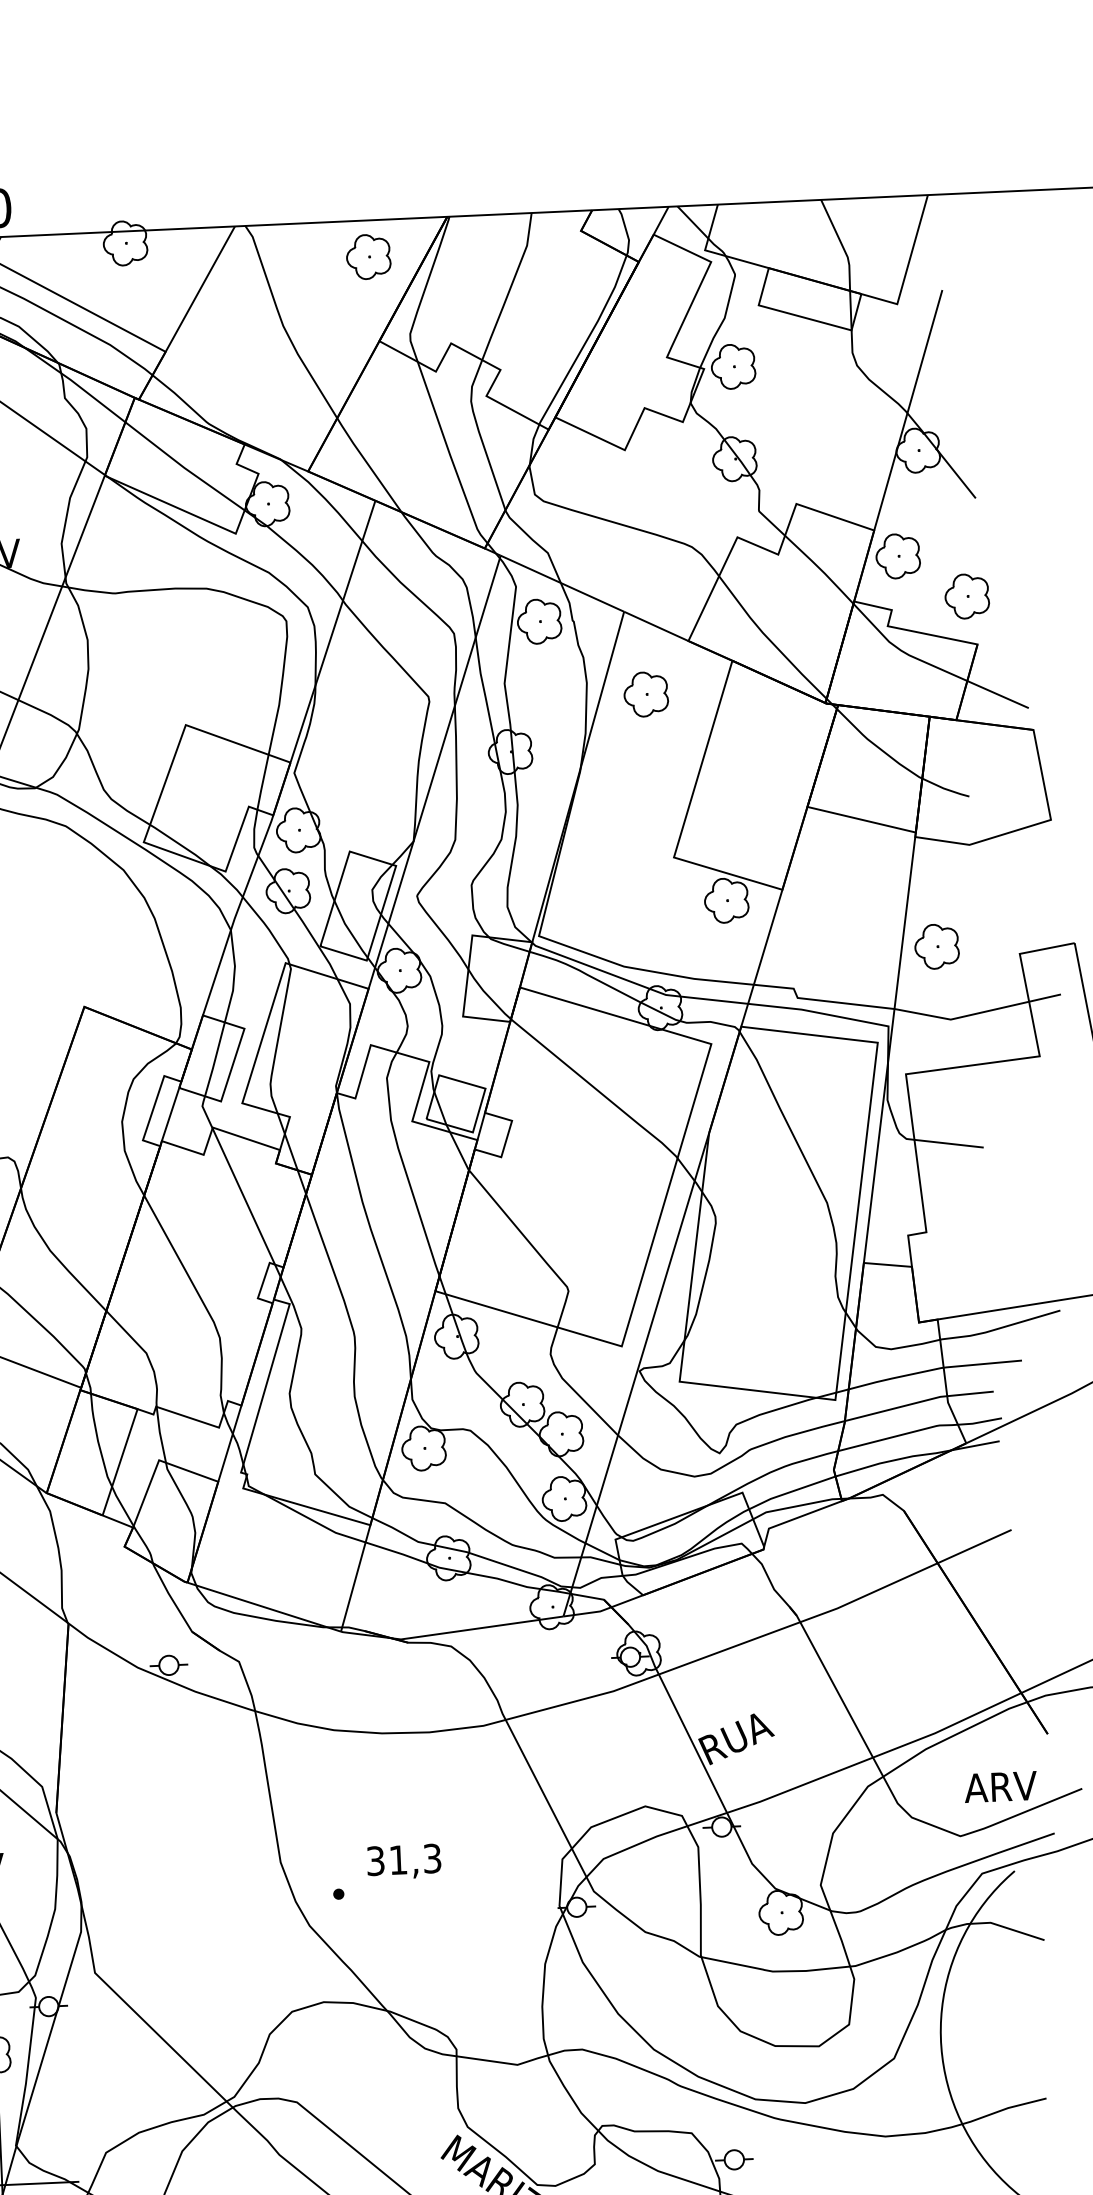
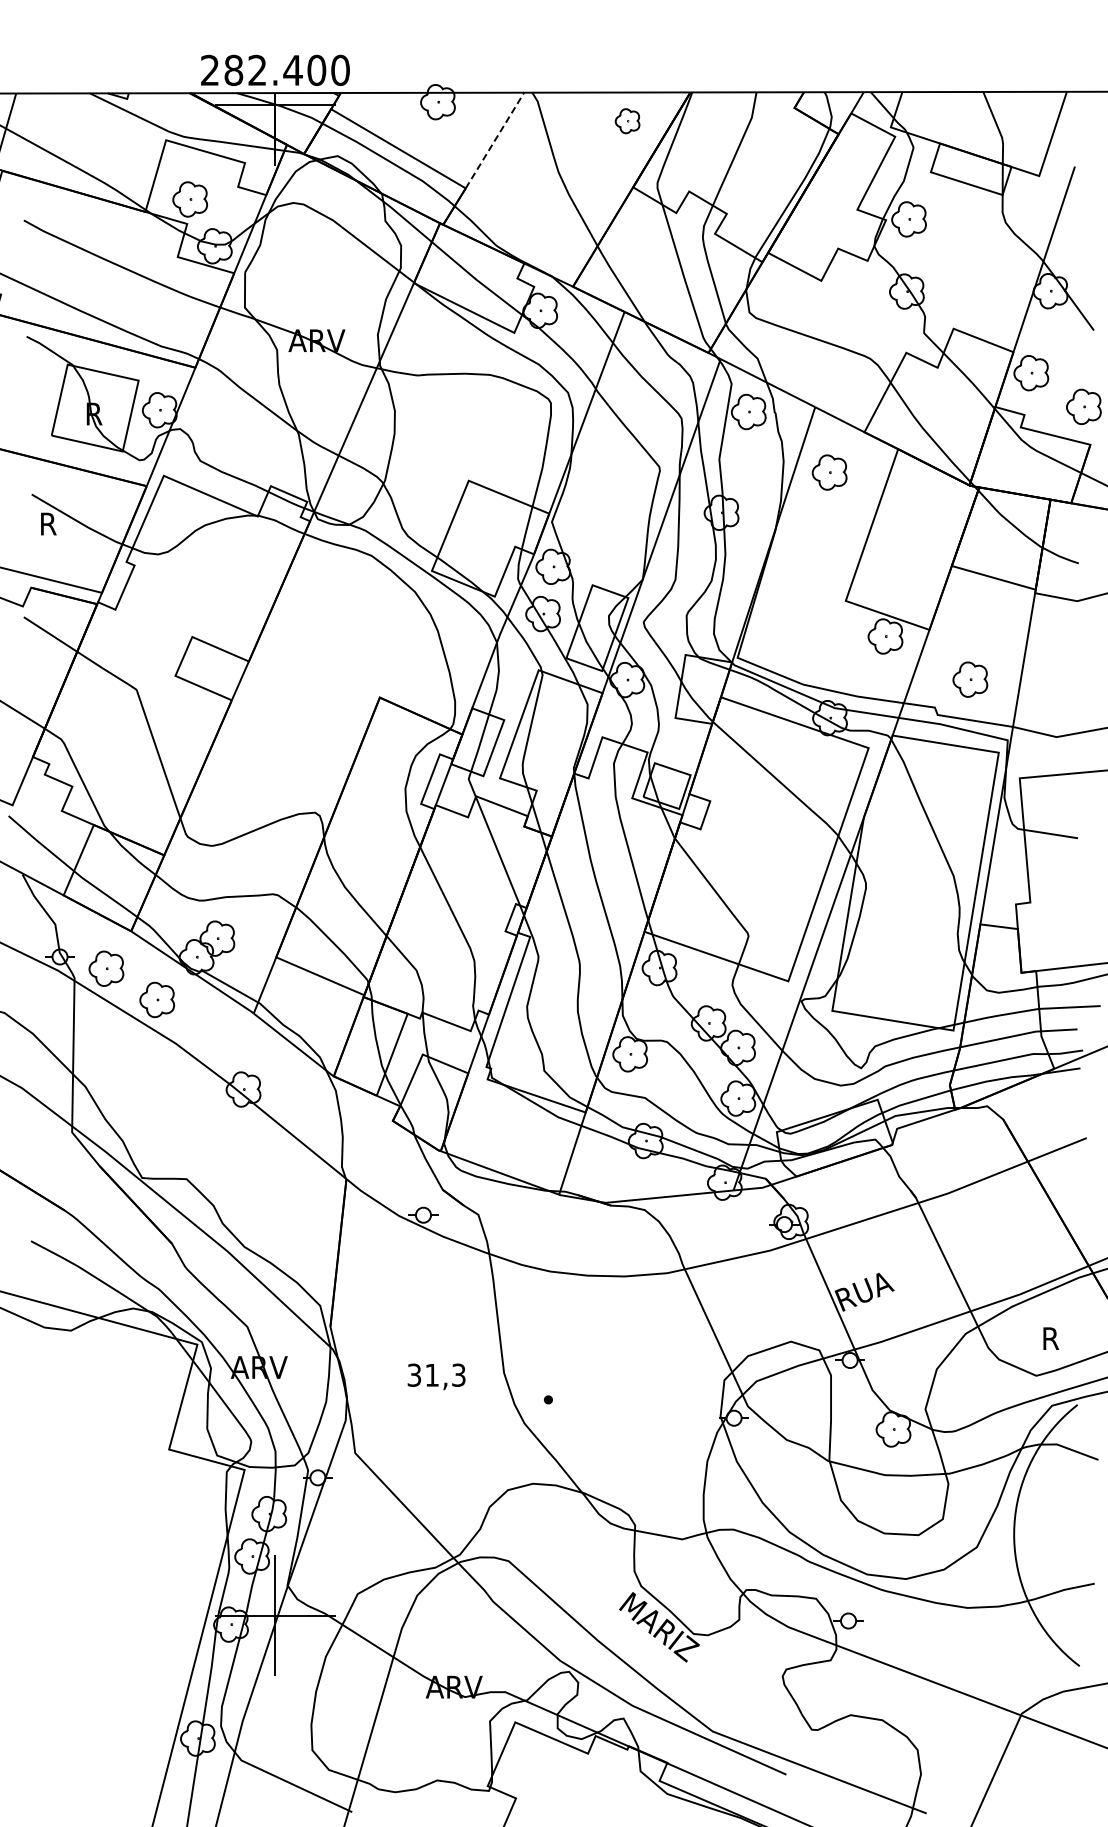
part: (368, 257) -> (627, 121), size x0.7
line: (200, 289) -> (495, 140), solid -> dashed
part: (937, 946) -> (970, 679), moved
text: (1000, 1786) -> (1069, 1338), ARV -> R
text: (403, 1861) -> (436, 1376), moved

